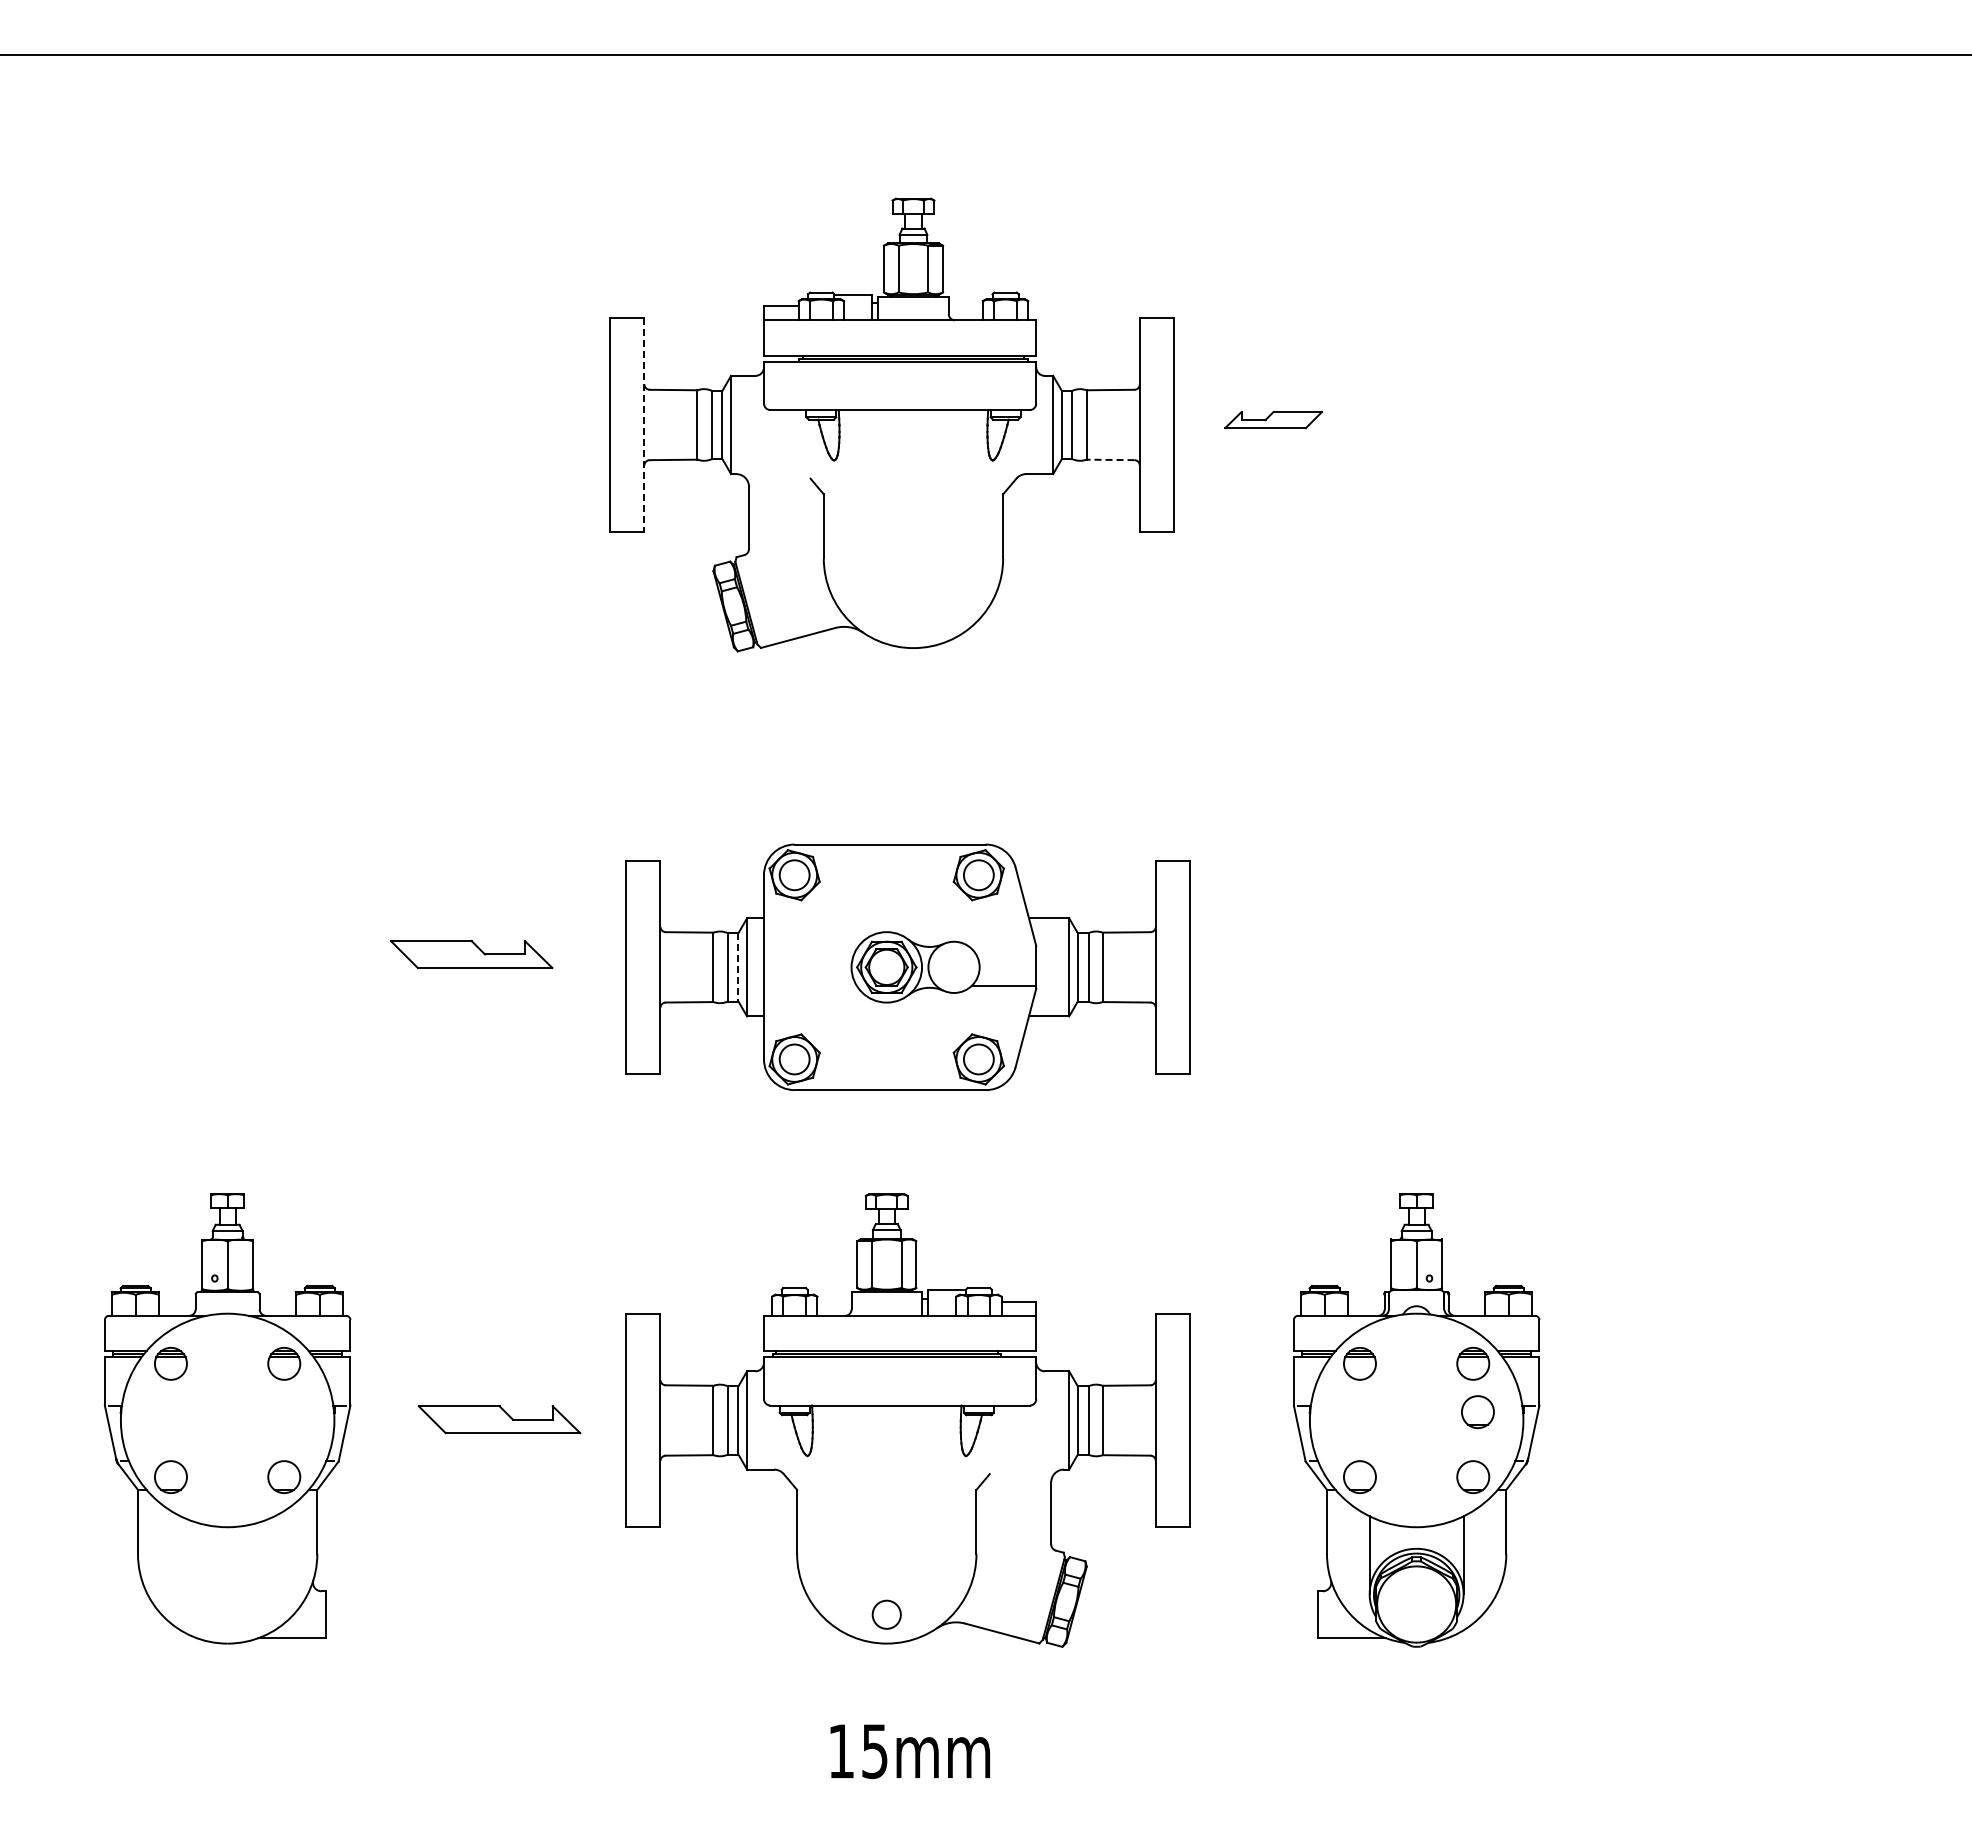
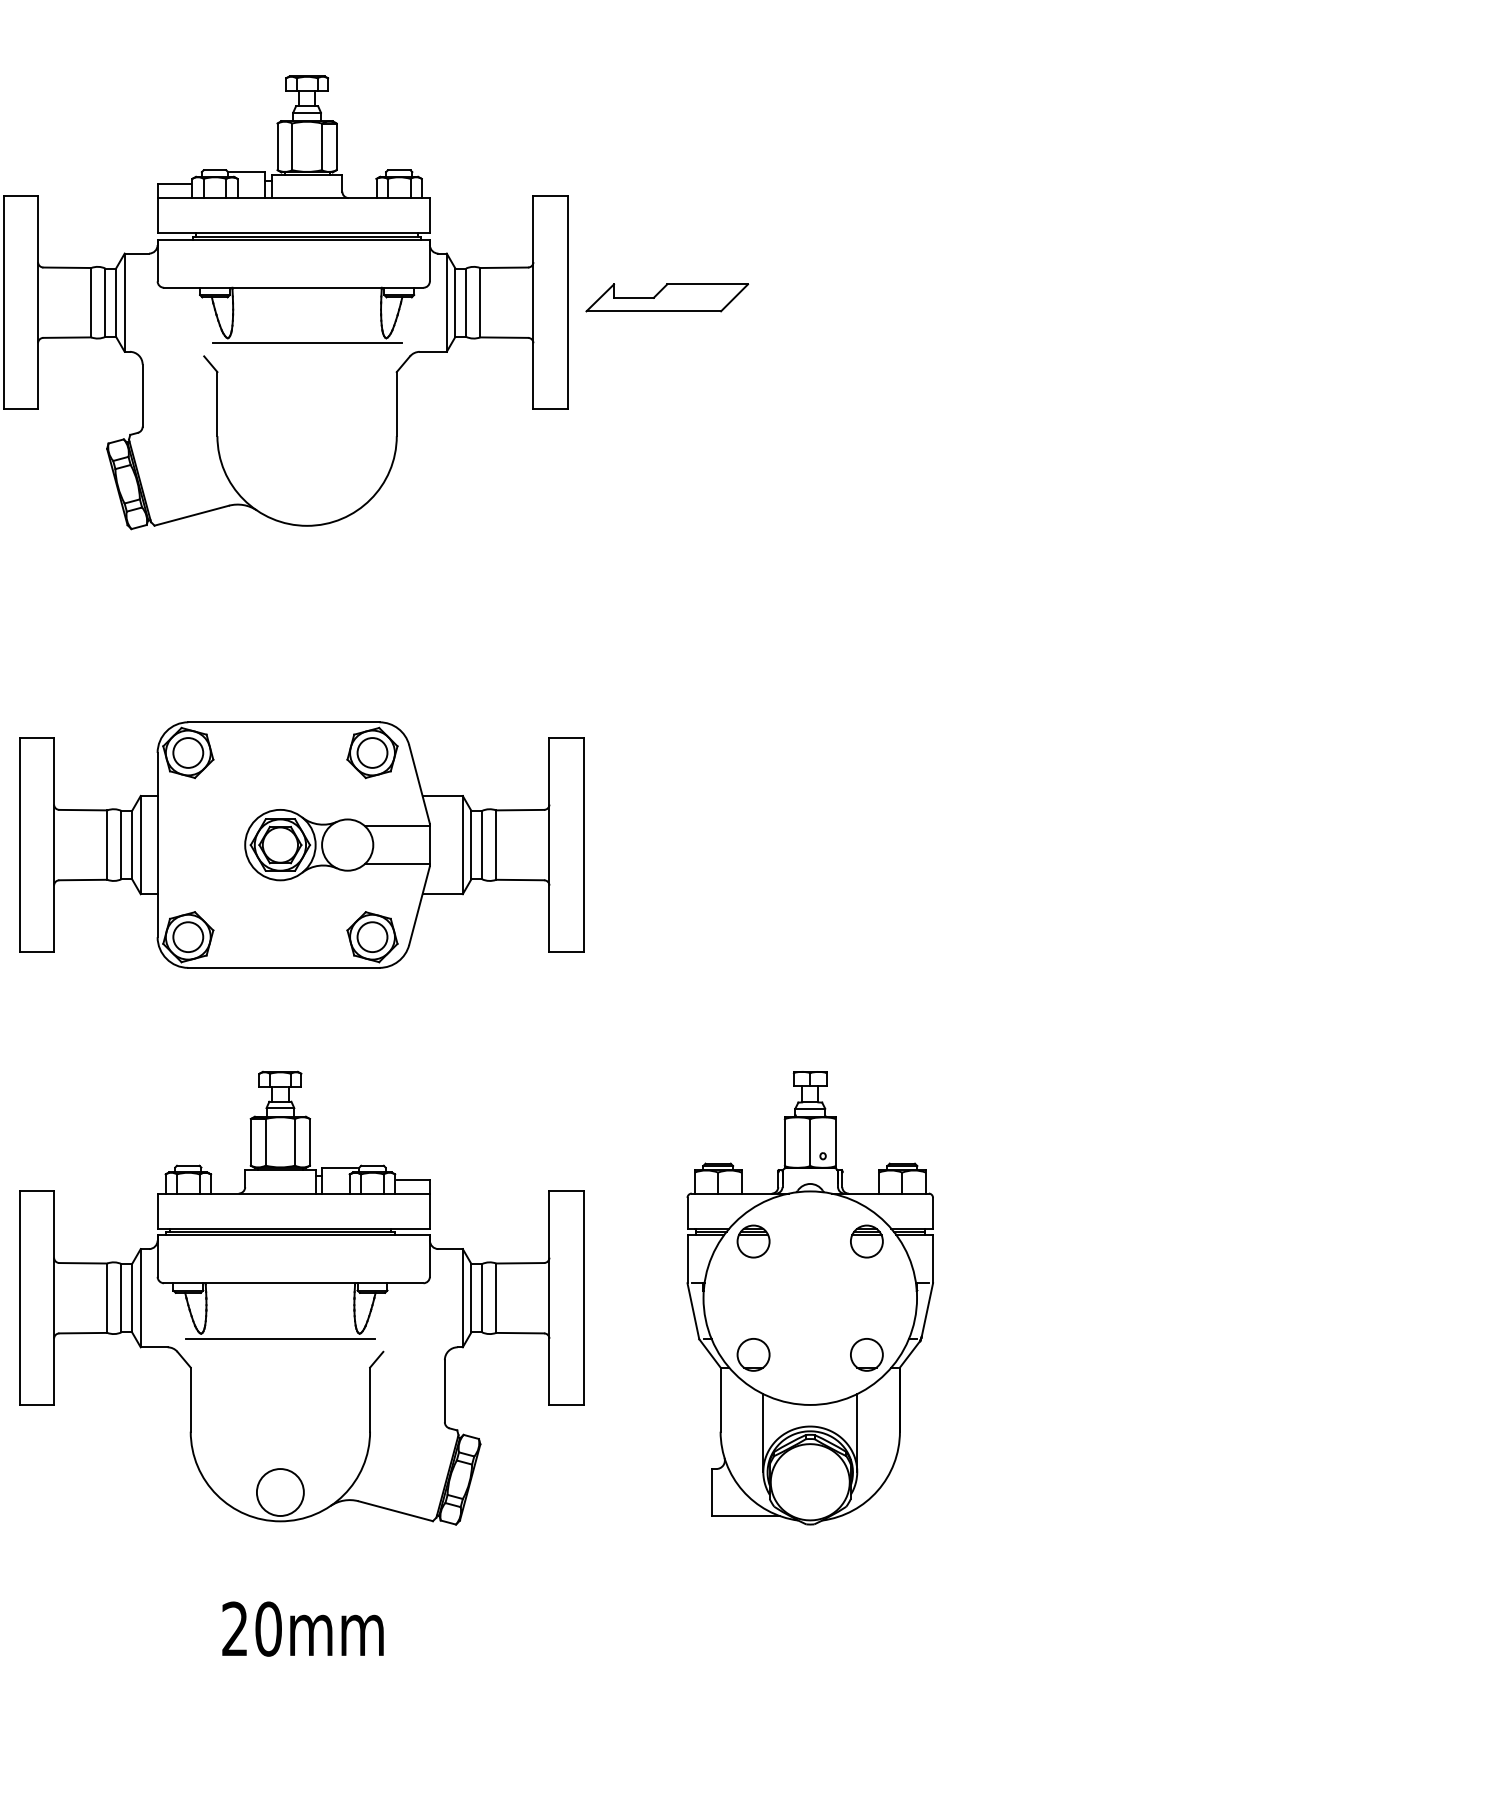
part: (1273, 419) -> (667, 297), size x1.67
line: (644, 425) -> (38, 303), dashed -> solid
line: (1110, 459) -> (504, 337), dashed -> solid
line: (913, 465) -> (307, 343), added
line: (1003, 948) -> (397, 826), added
line: (738, 967) -> (132, 845), dashed -> solid
part: (1477, 1411) -> (871, 1289), removed
line: (886, 1461) -> (280, 1339), added
circle: (886, 1614) -> (280, 1492), size x1.67
text: (858, 1751) -> (252, 1629), 15mm -> 20mm

